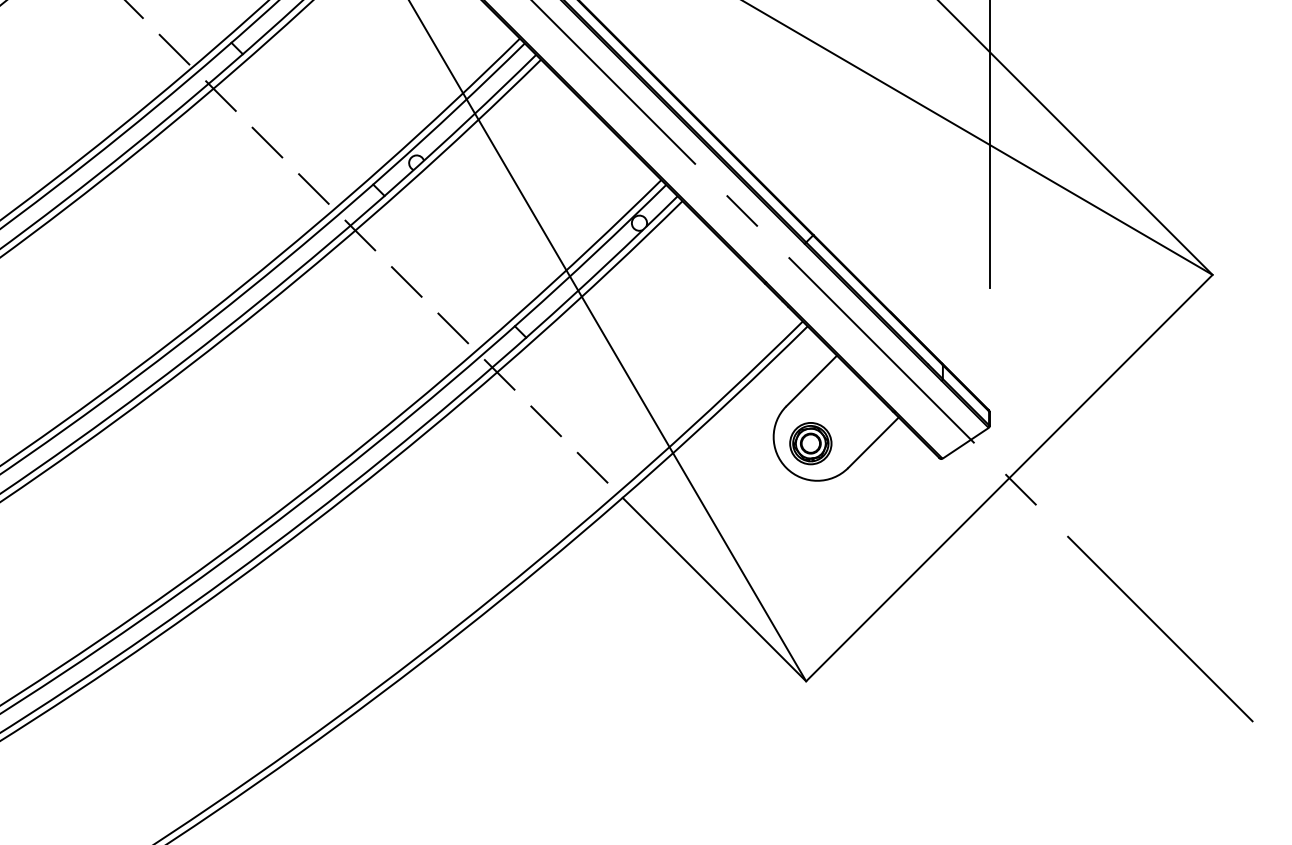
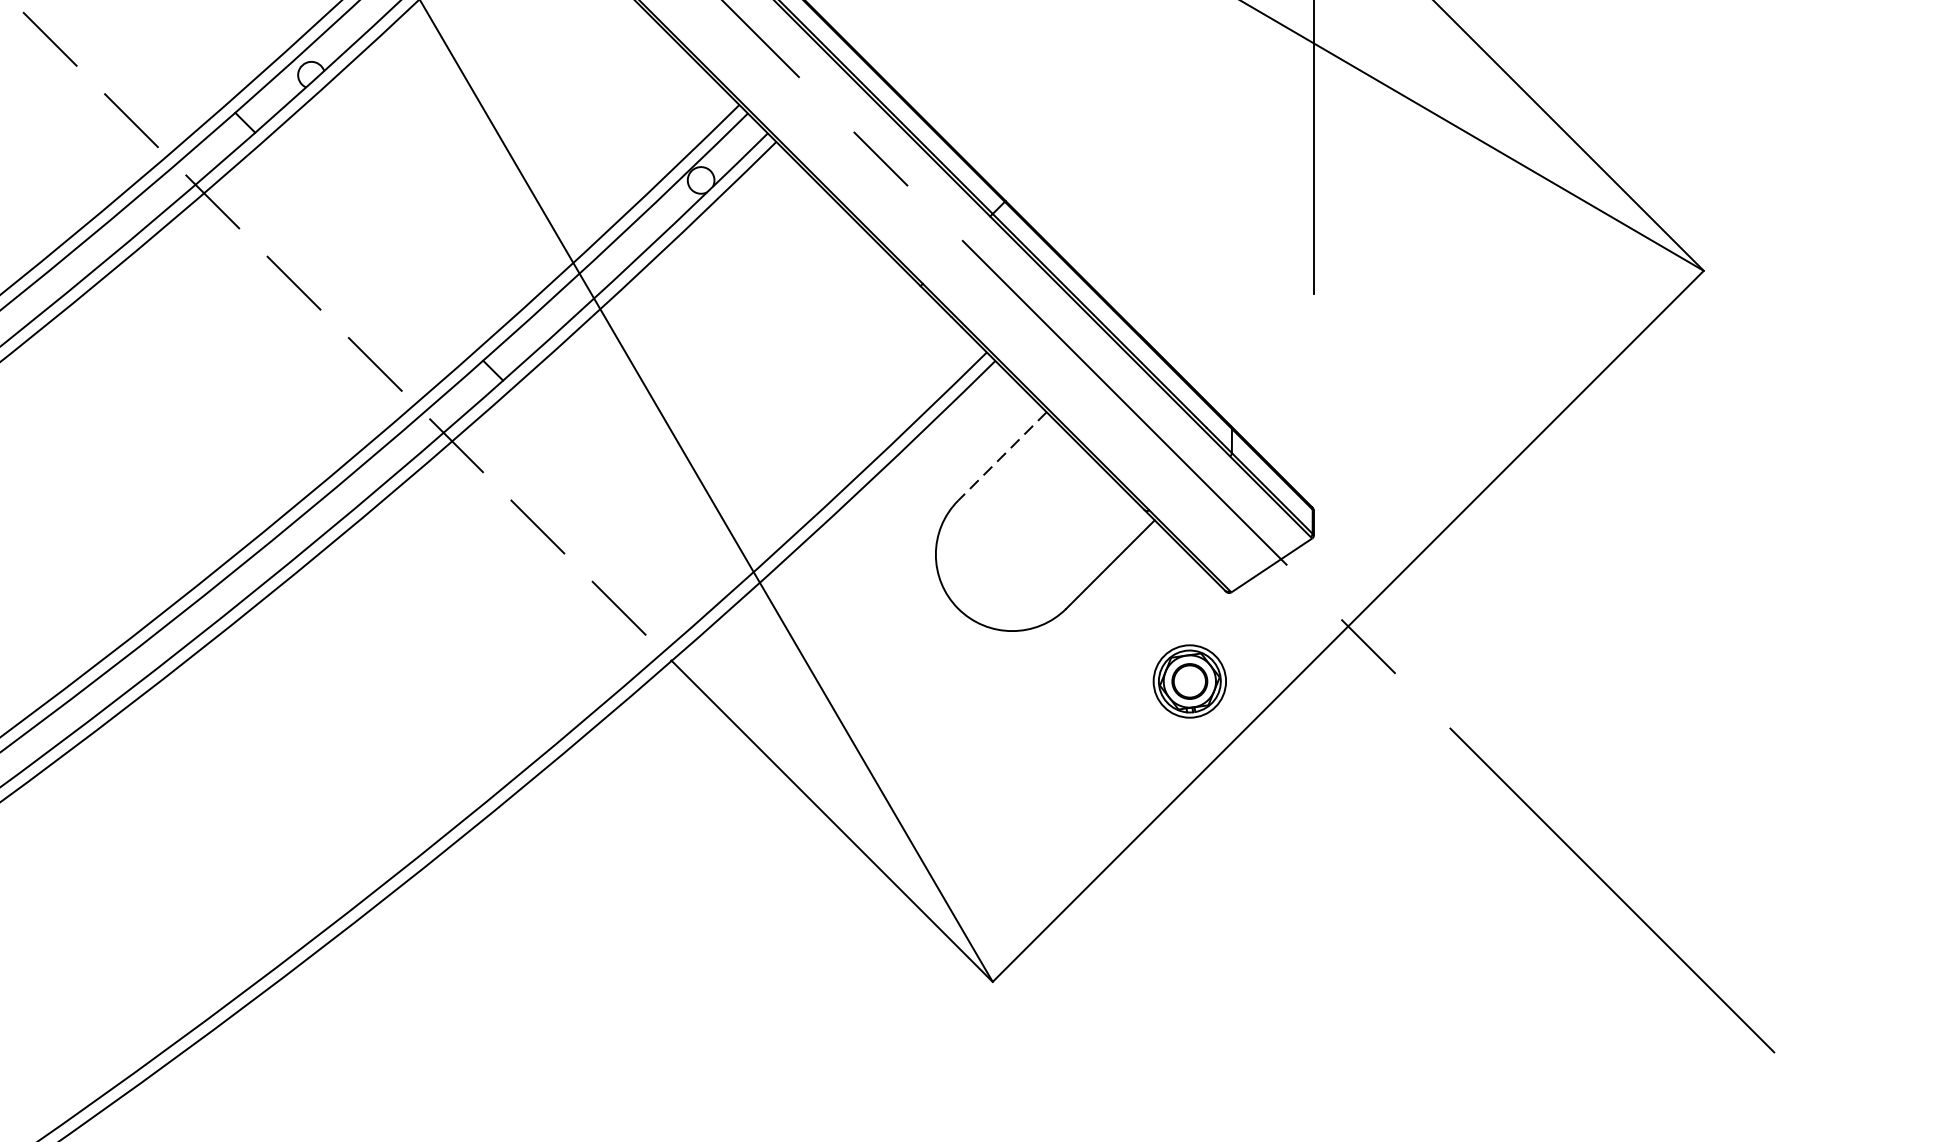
line: (811, 380) -> (1002, 455), solid -> dashed
part: (810, 443) -> (1189, 681), moved

